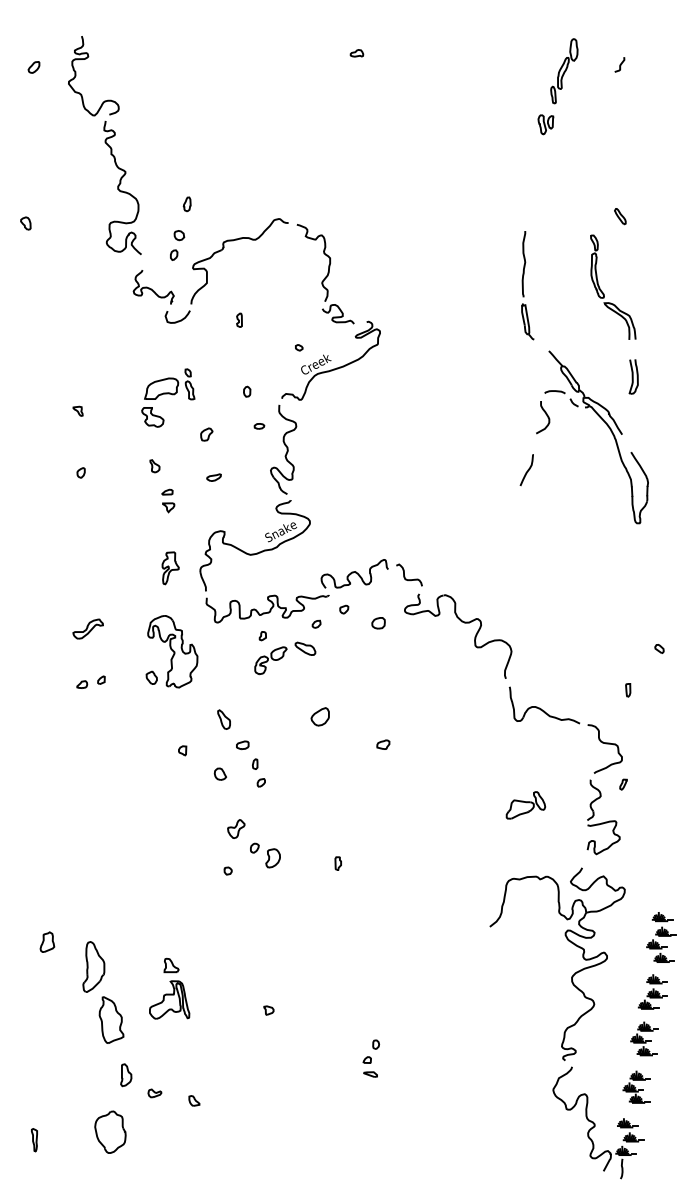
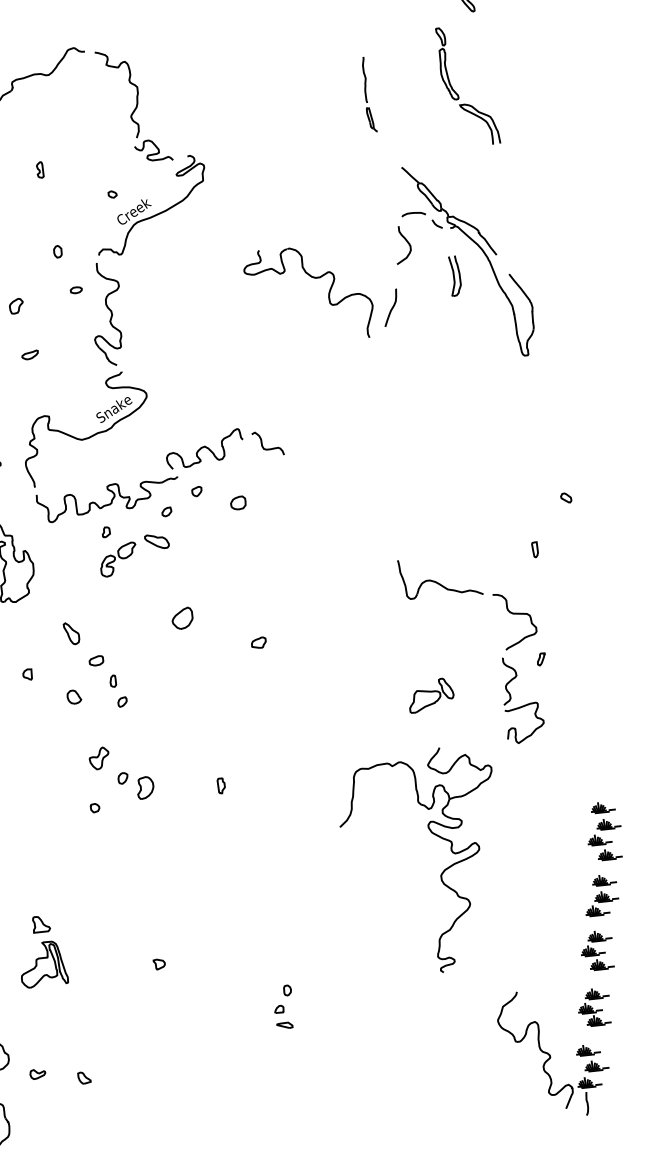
part: (527, 285) -> (368, 94), size x0.6
part: (633, 376) -> (454, 275), moved
part: (461, 622) -> (311, 278), moved
part: (571, 976) -> (440, 874), moved

